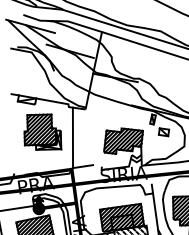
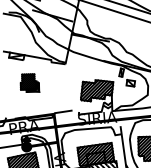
part: (42, 131) -> (29, 82), size x0.6
line: (72, 137) -> (54, 87), removed

